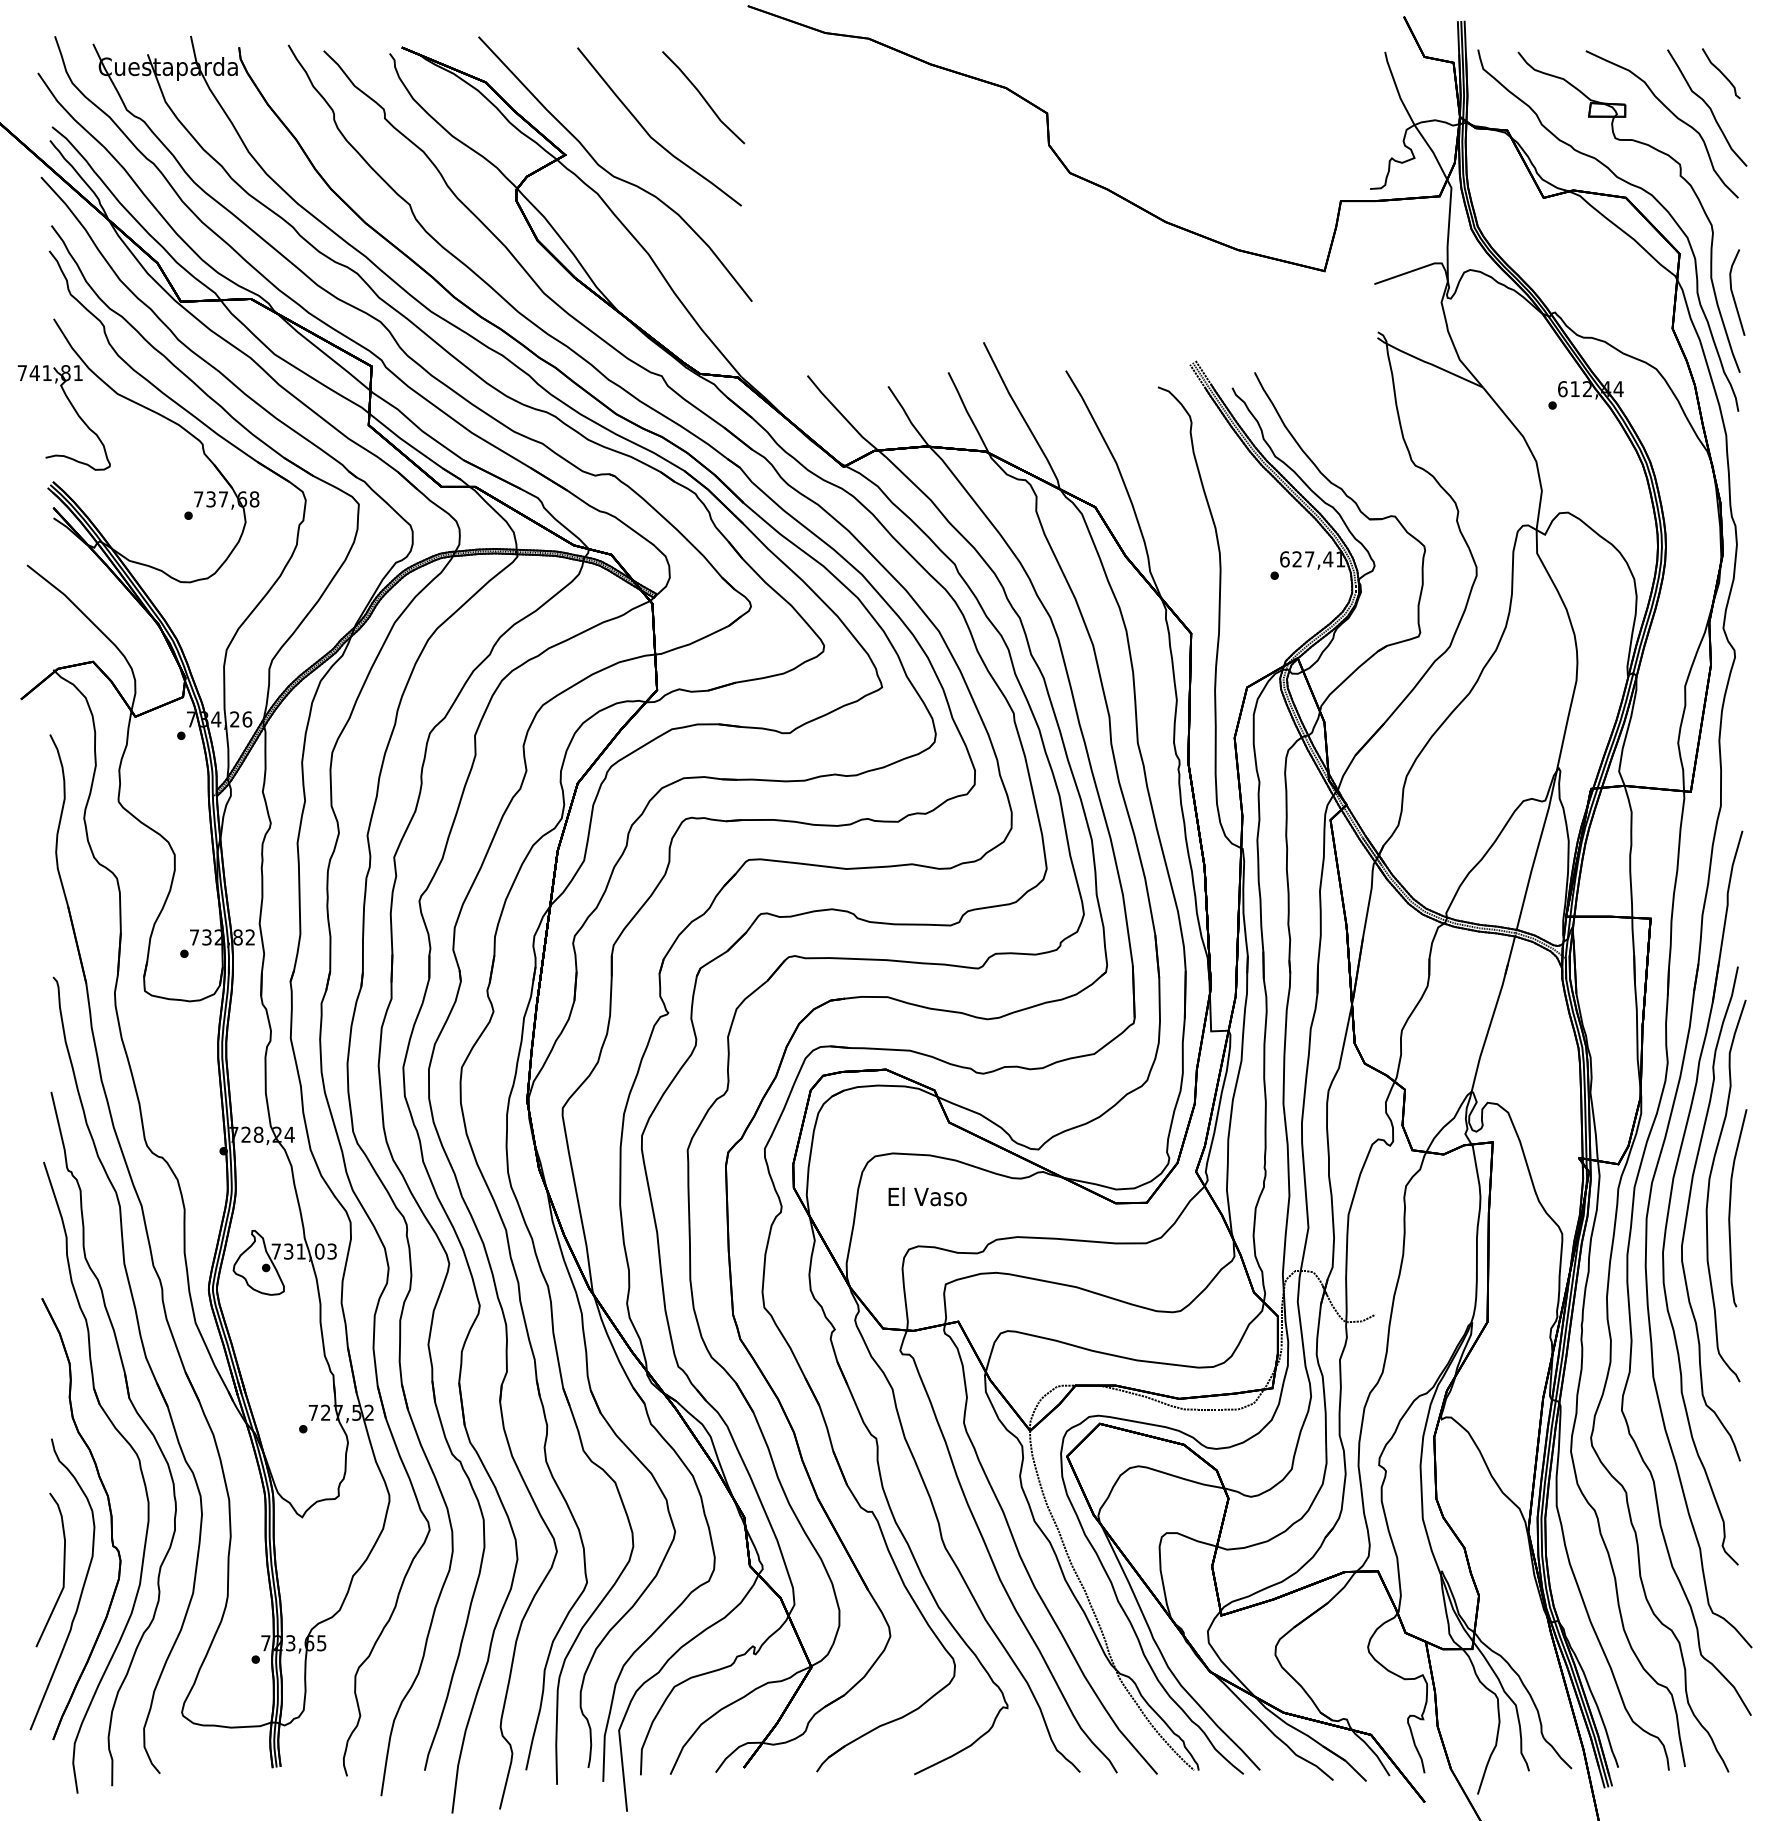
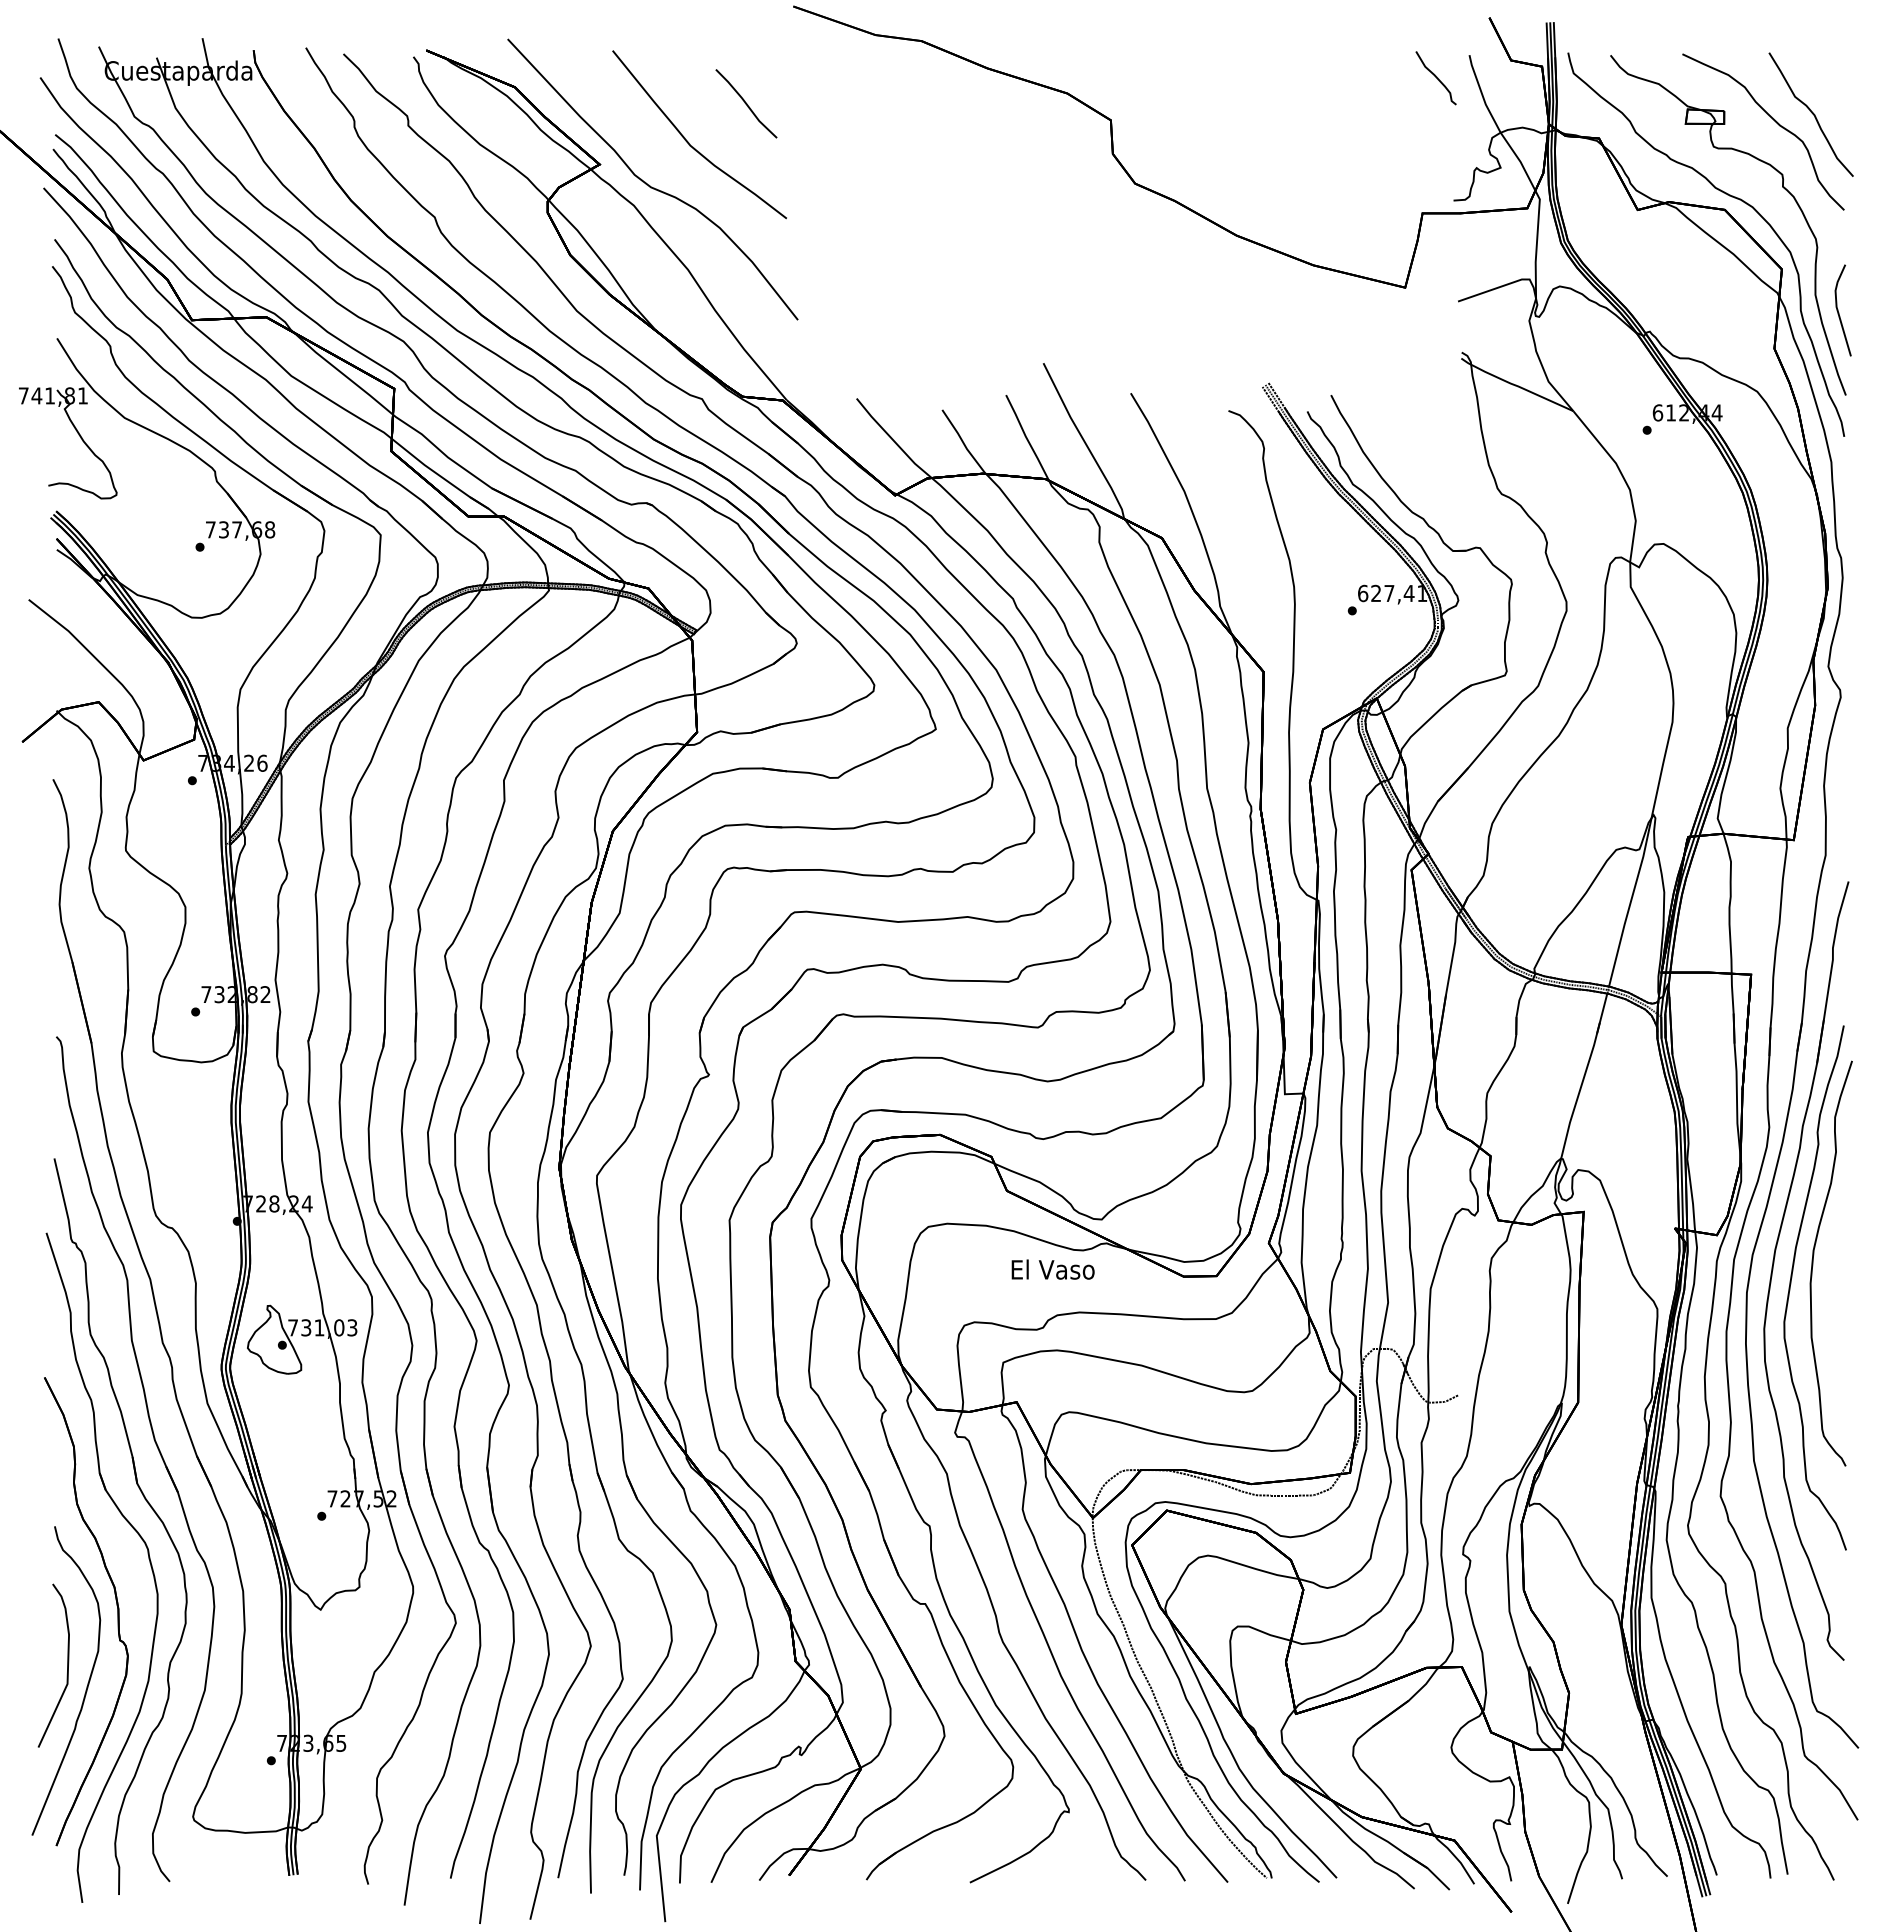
part: (1720, 73) -> (1435, 78), moved
part: (703, 97) -> (746, 103), size x0.7
text: (927, 1196) -> (1052, 1269), moved
part: (1731, 1206) -> (1836, 1280), removed

